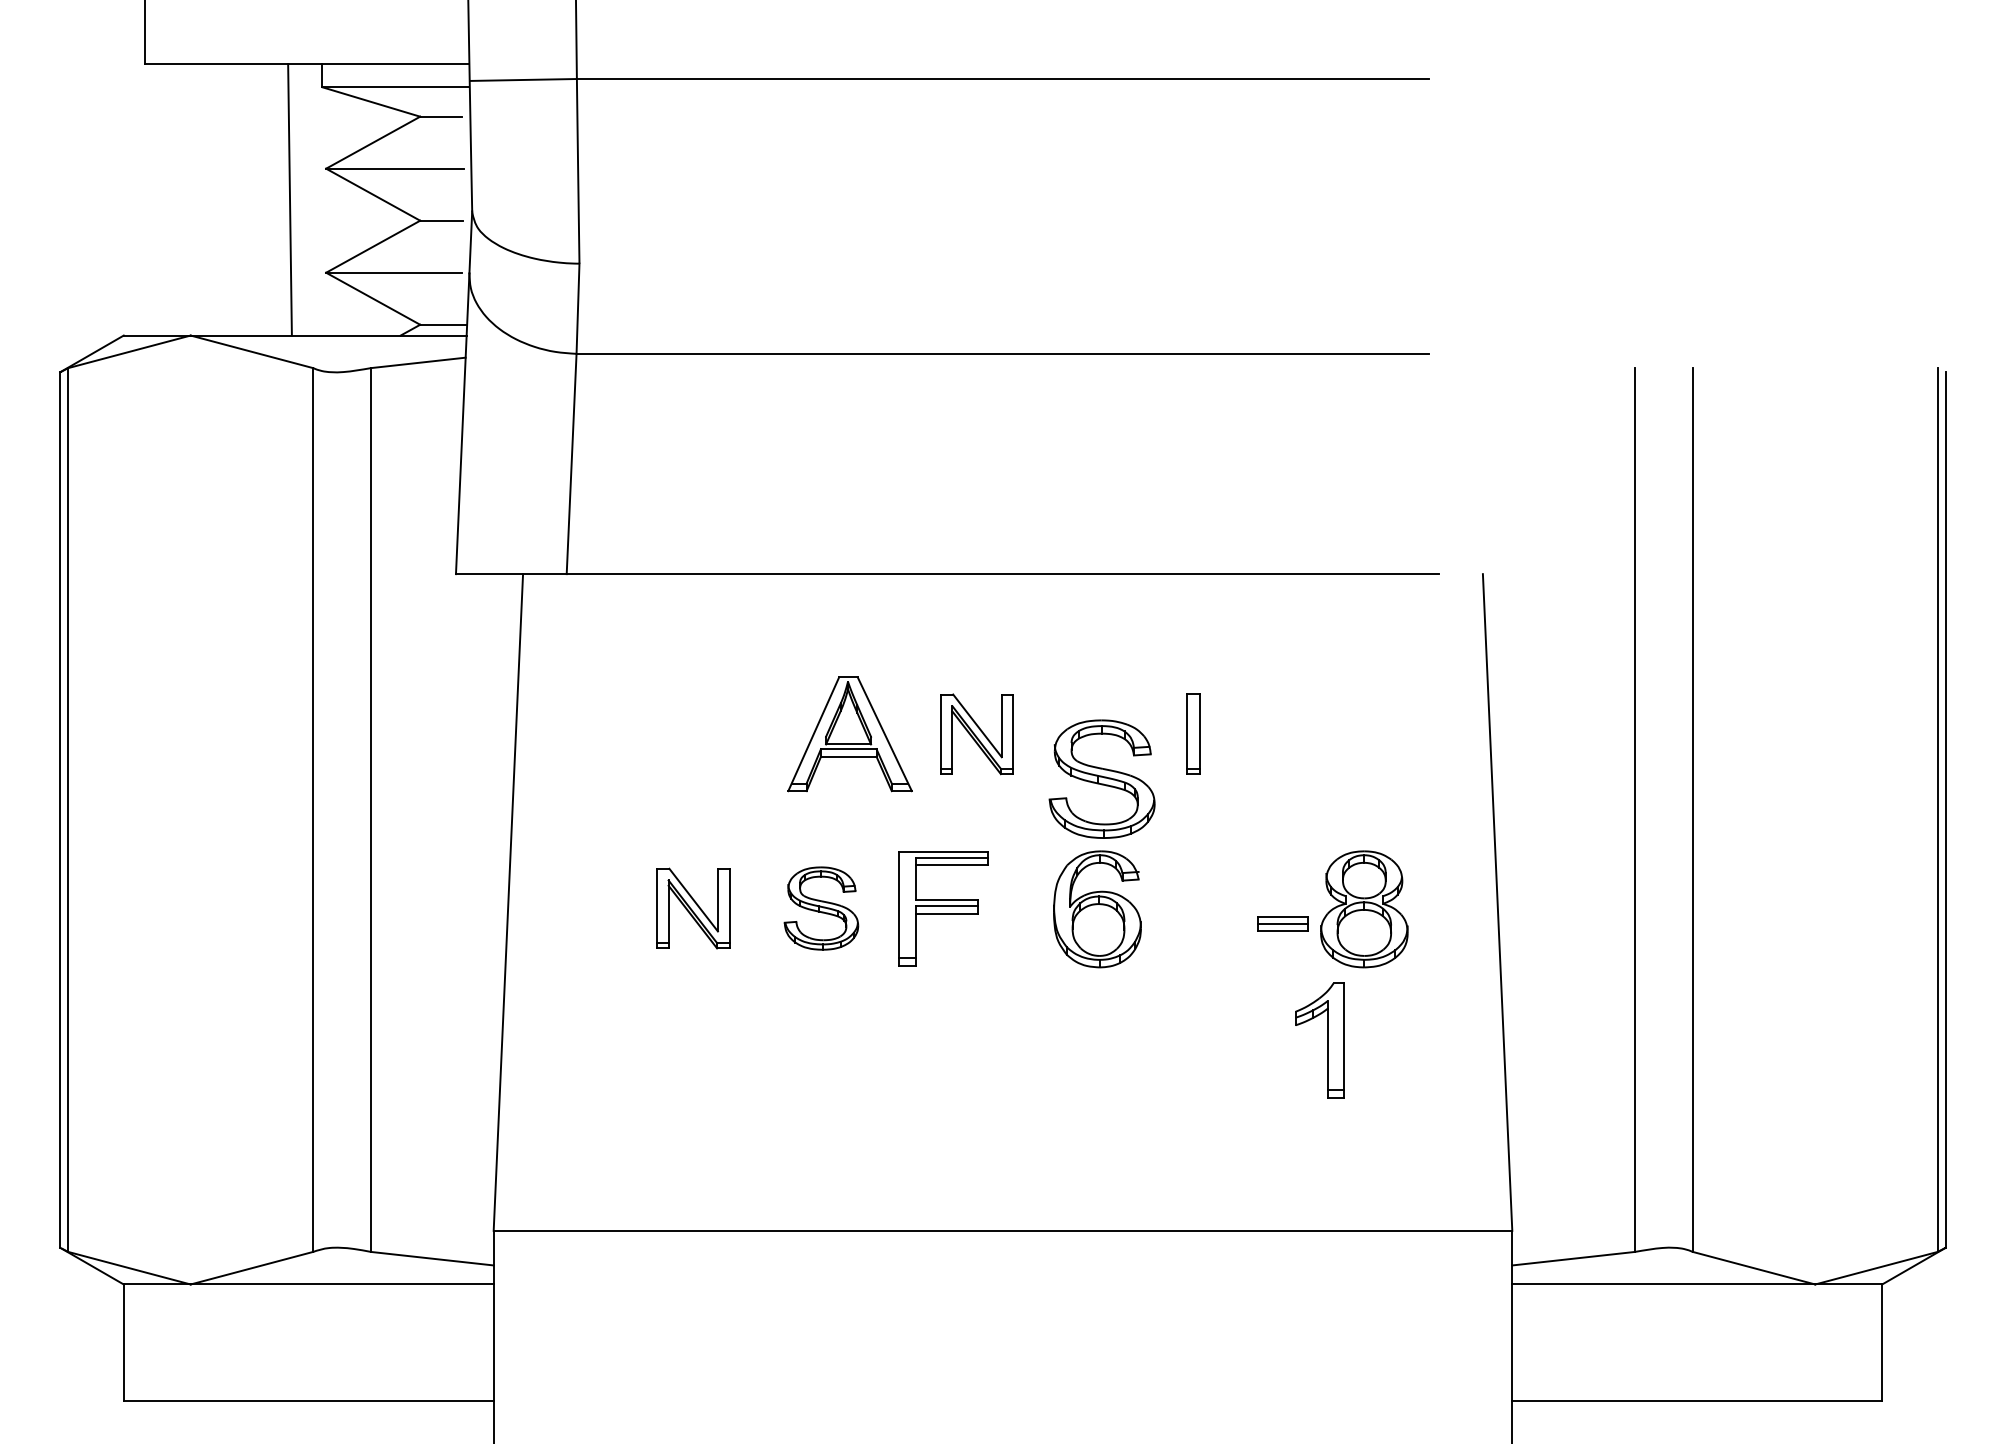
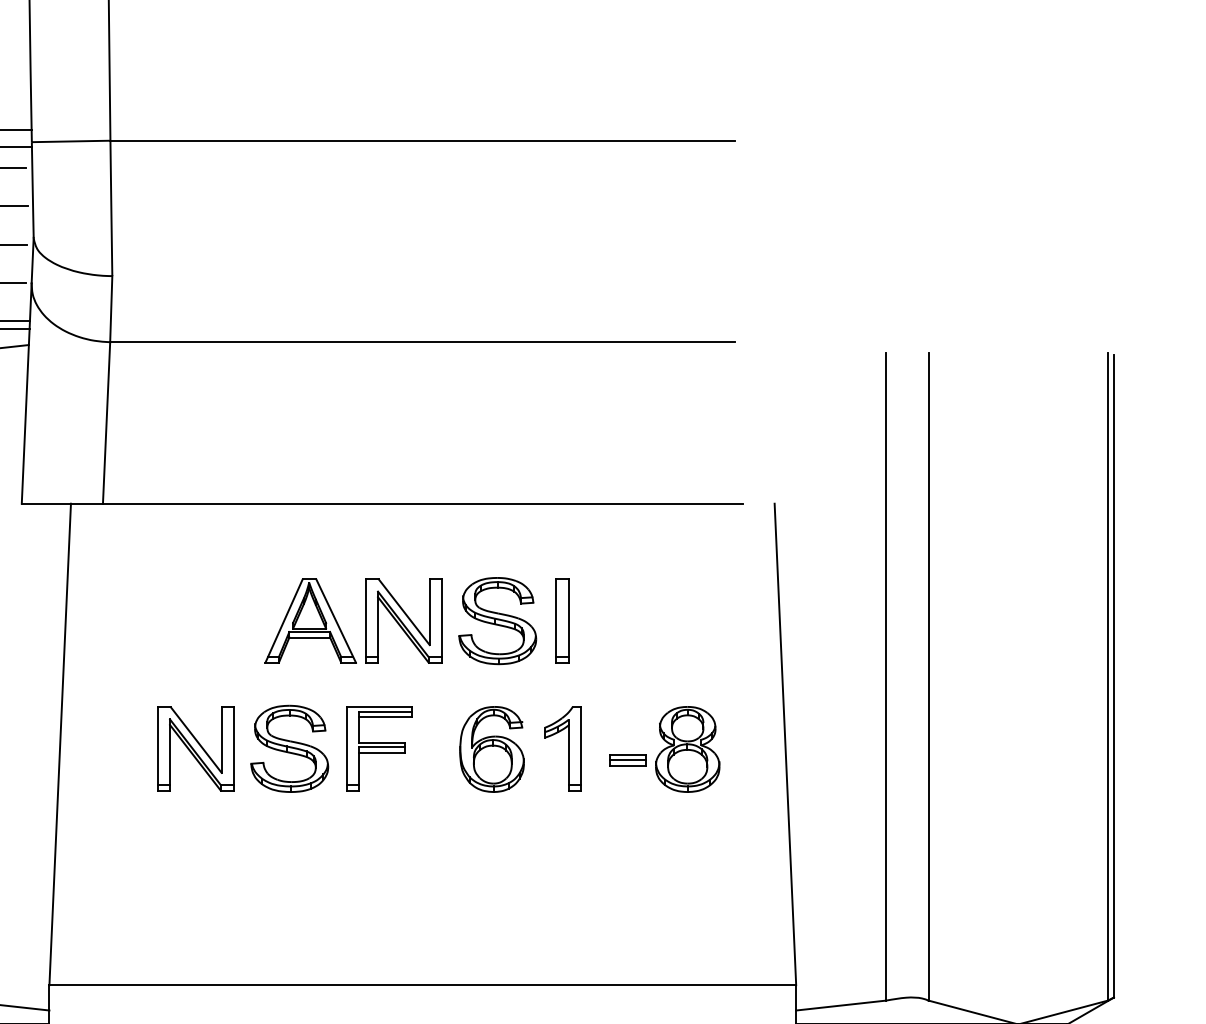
part: (1193, 733) -> (562, 620), size x1.43
part: (976, 734) -> (403, 621), size x1.43
part: (1101, 778) -> (497, 620), moved
part: (692, 908) -> (195, 748), size x1.43
part: (821, 908) -> (289, 748), size x1.43
part: (1327, 1040) -> (568, 748), moved

